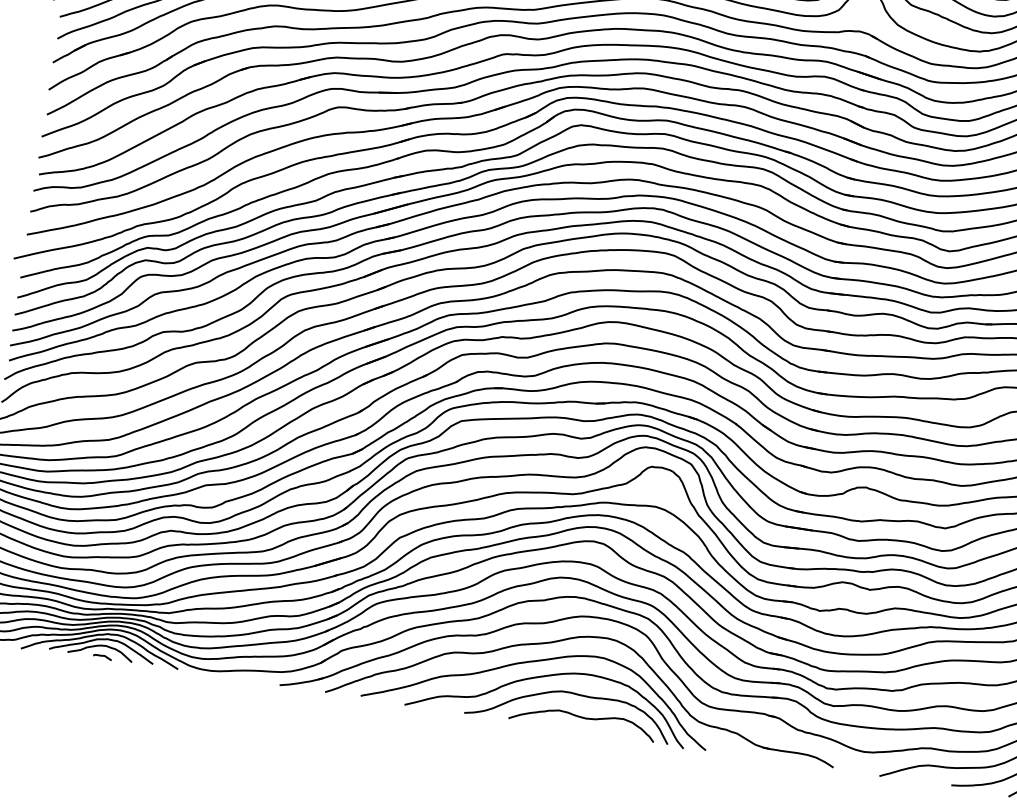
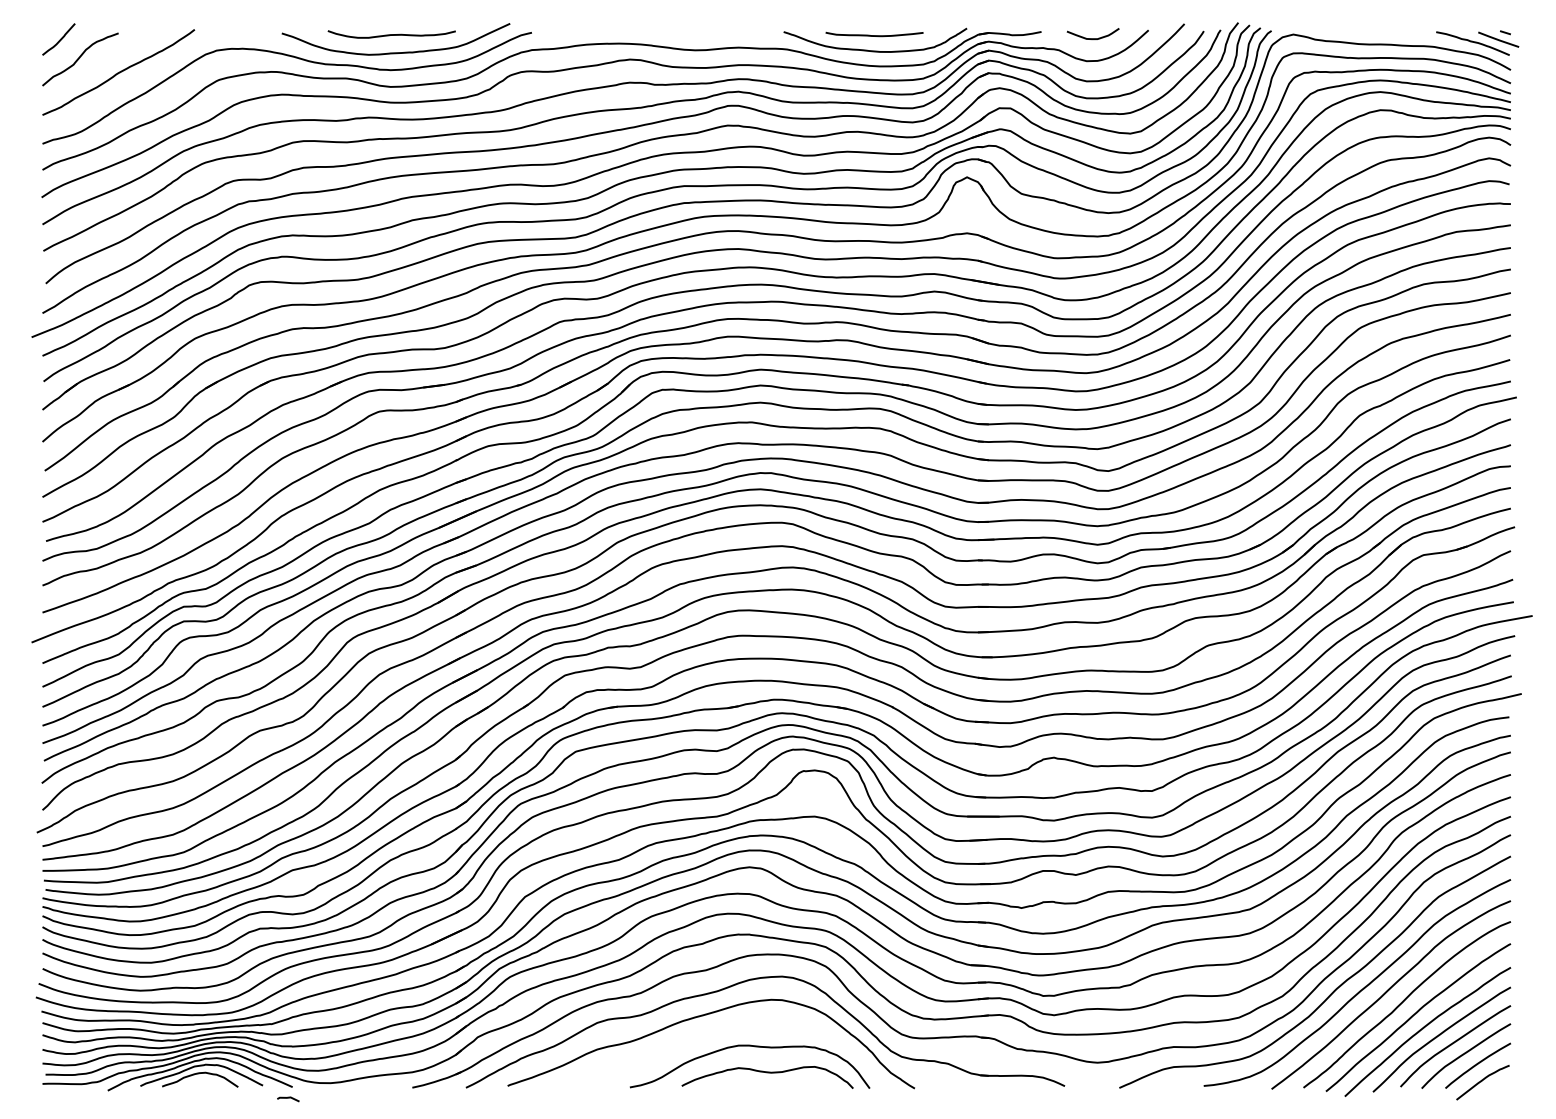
line: (102, 656) -> (288, 1098), moved
curve: (547, 676) -> (719, 1031), removed

